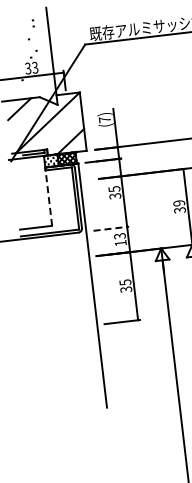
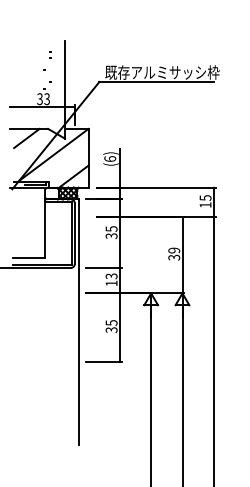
text: (105, 119) -> (110, 158), (7) -> (6)
line: (48, 196) -> (45, 228), dashed -> solid
line: (110, 228) -> (103, 267), dashed -> solid

